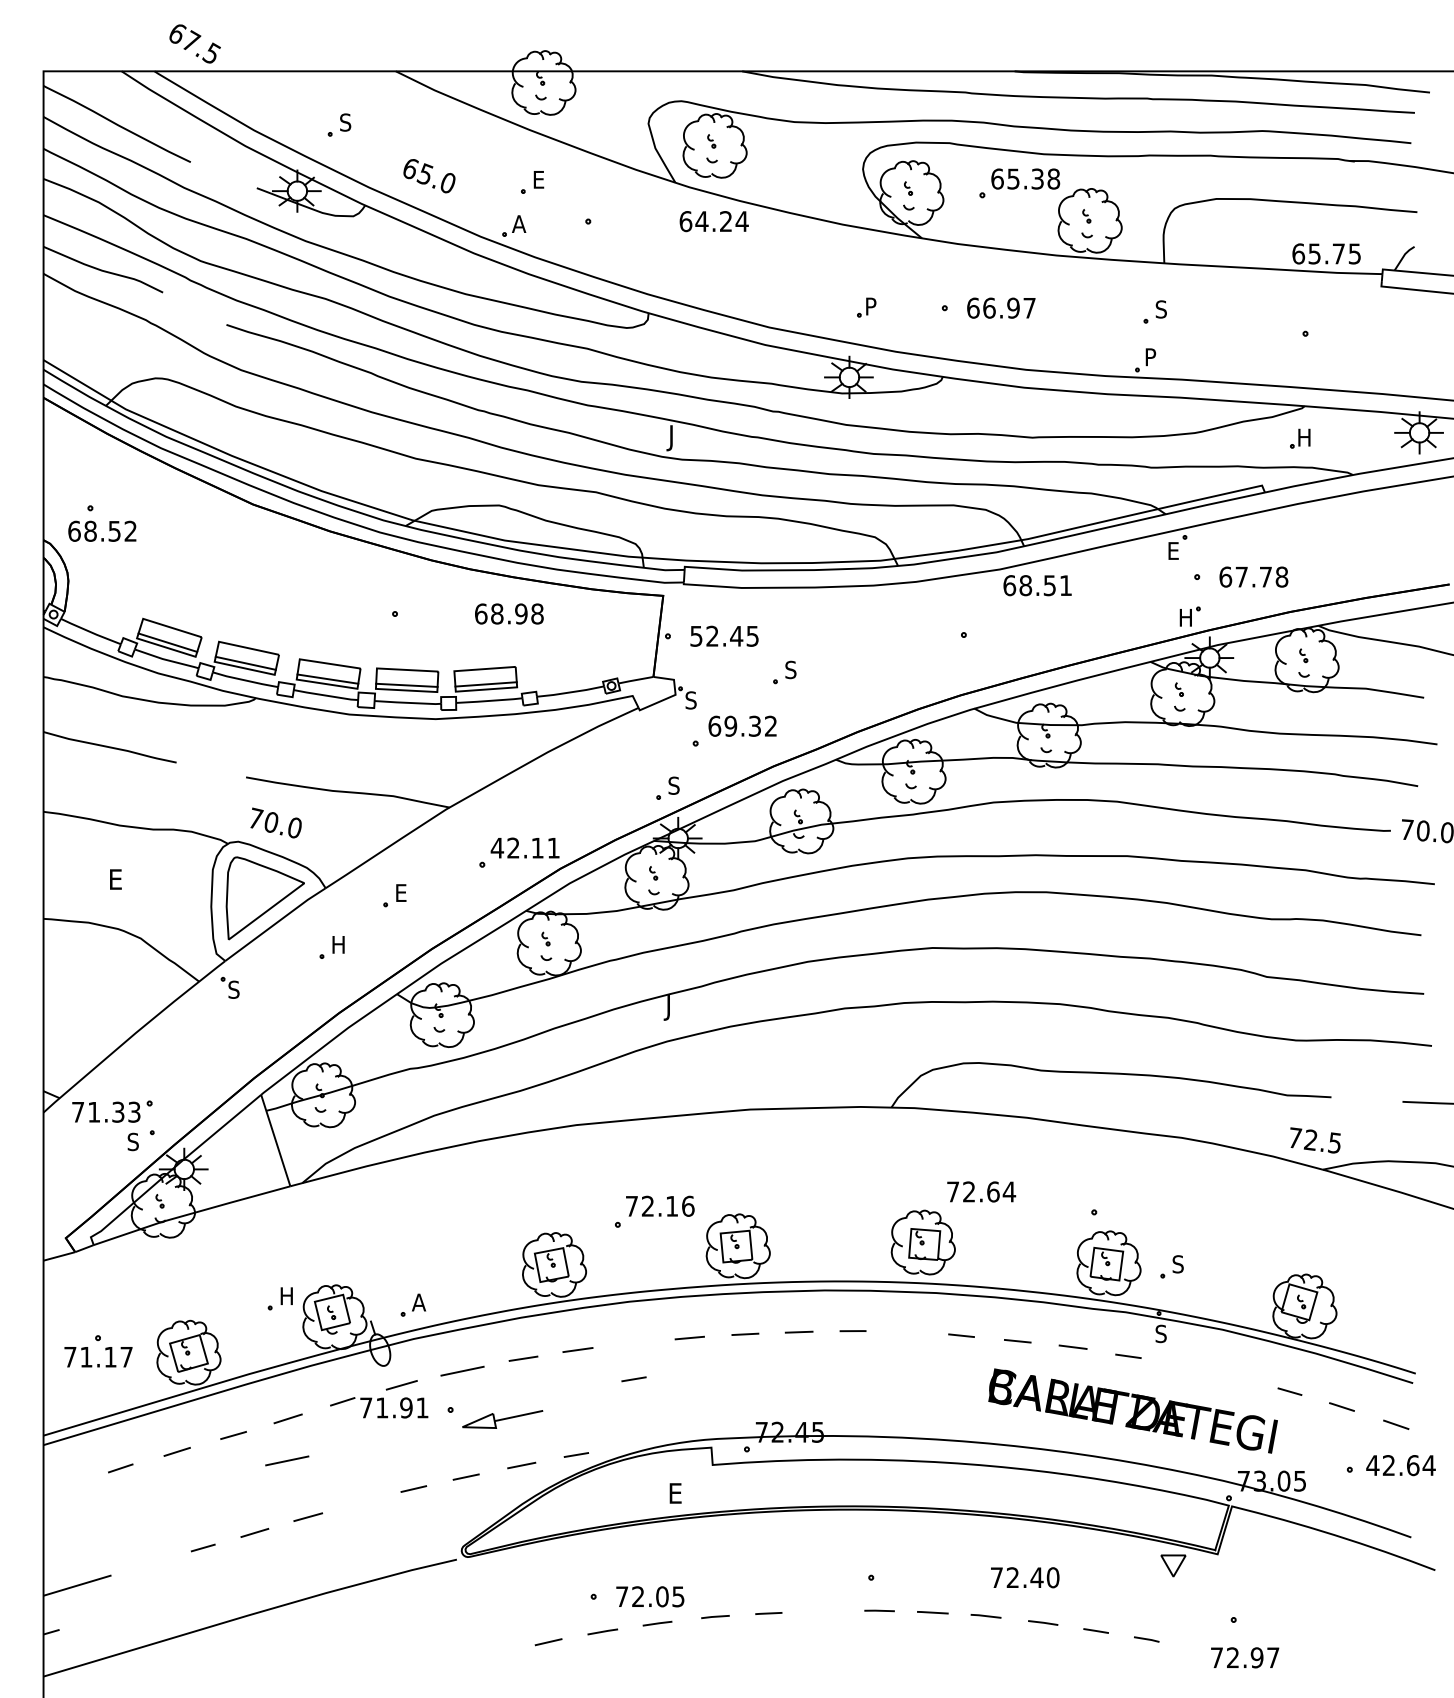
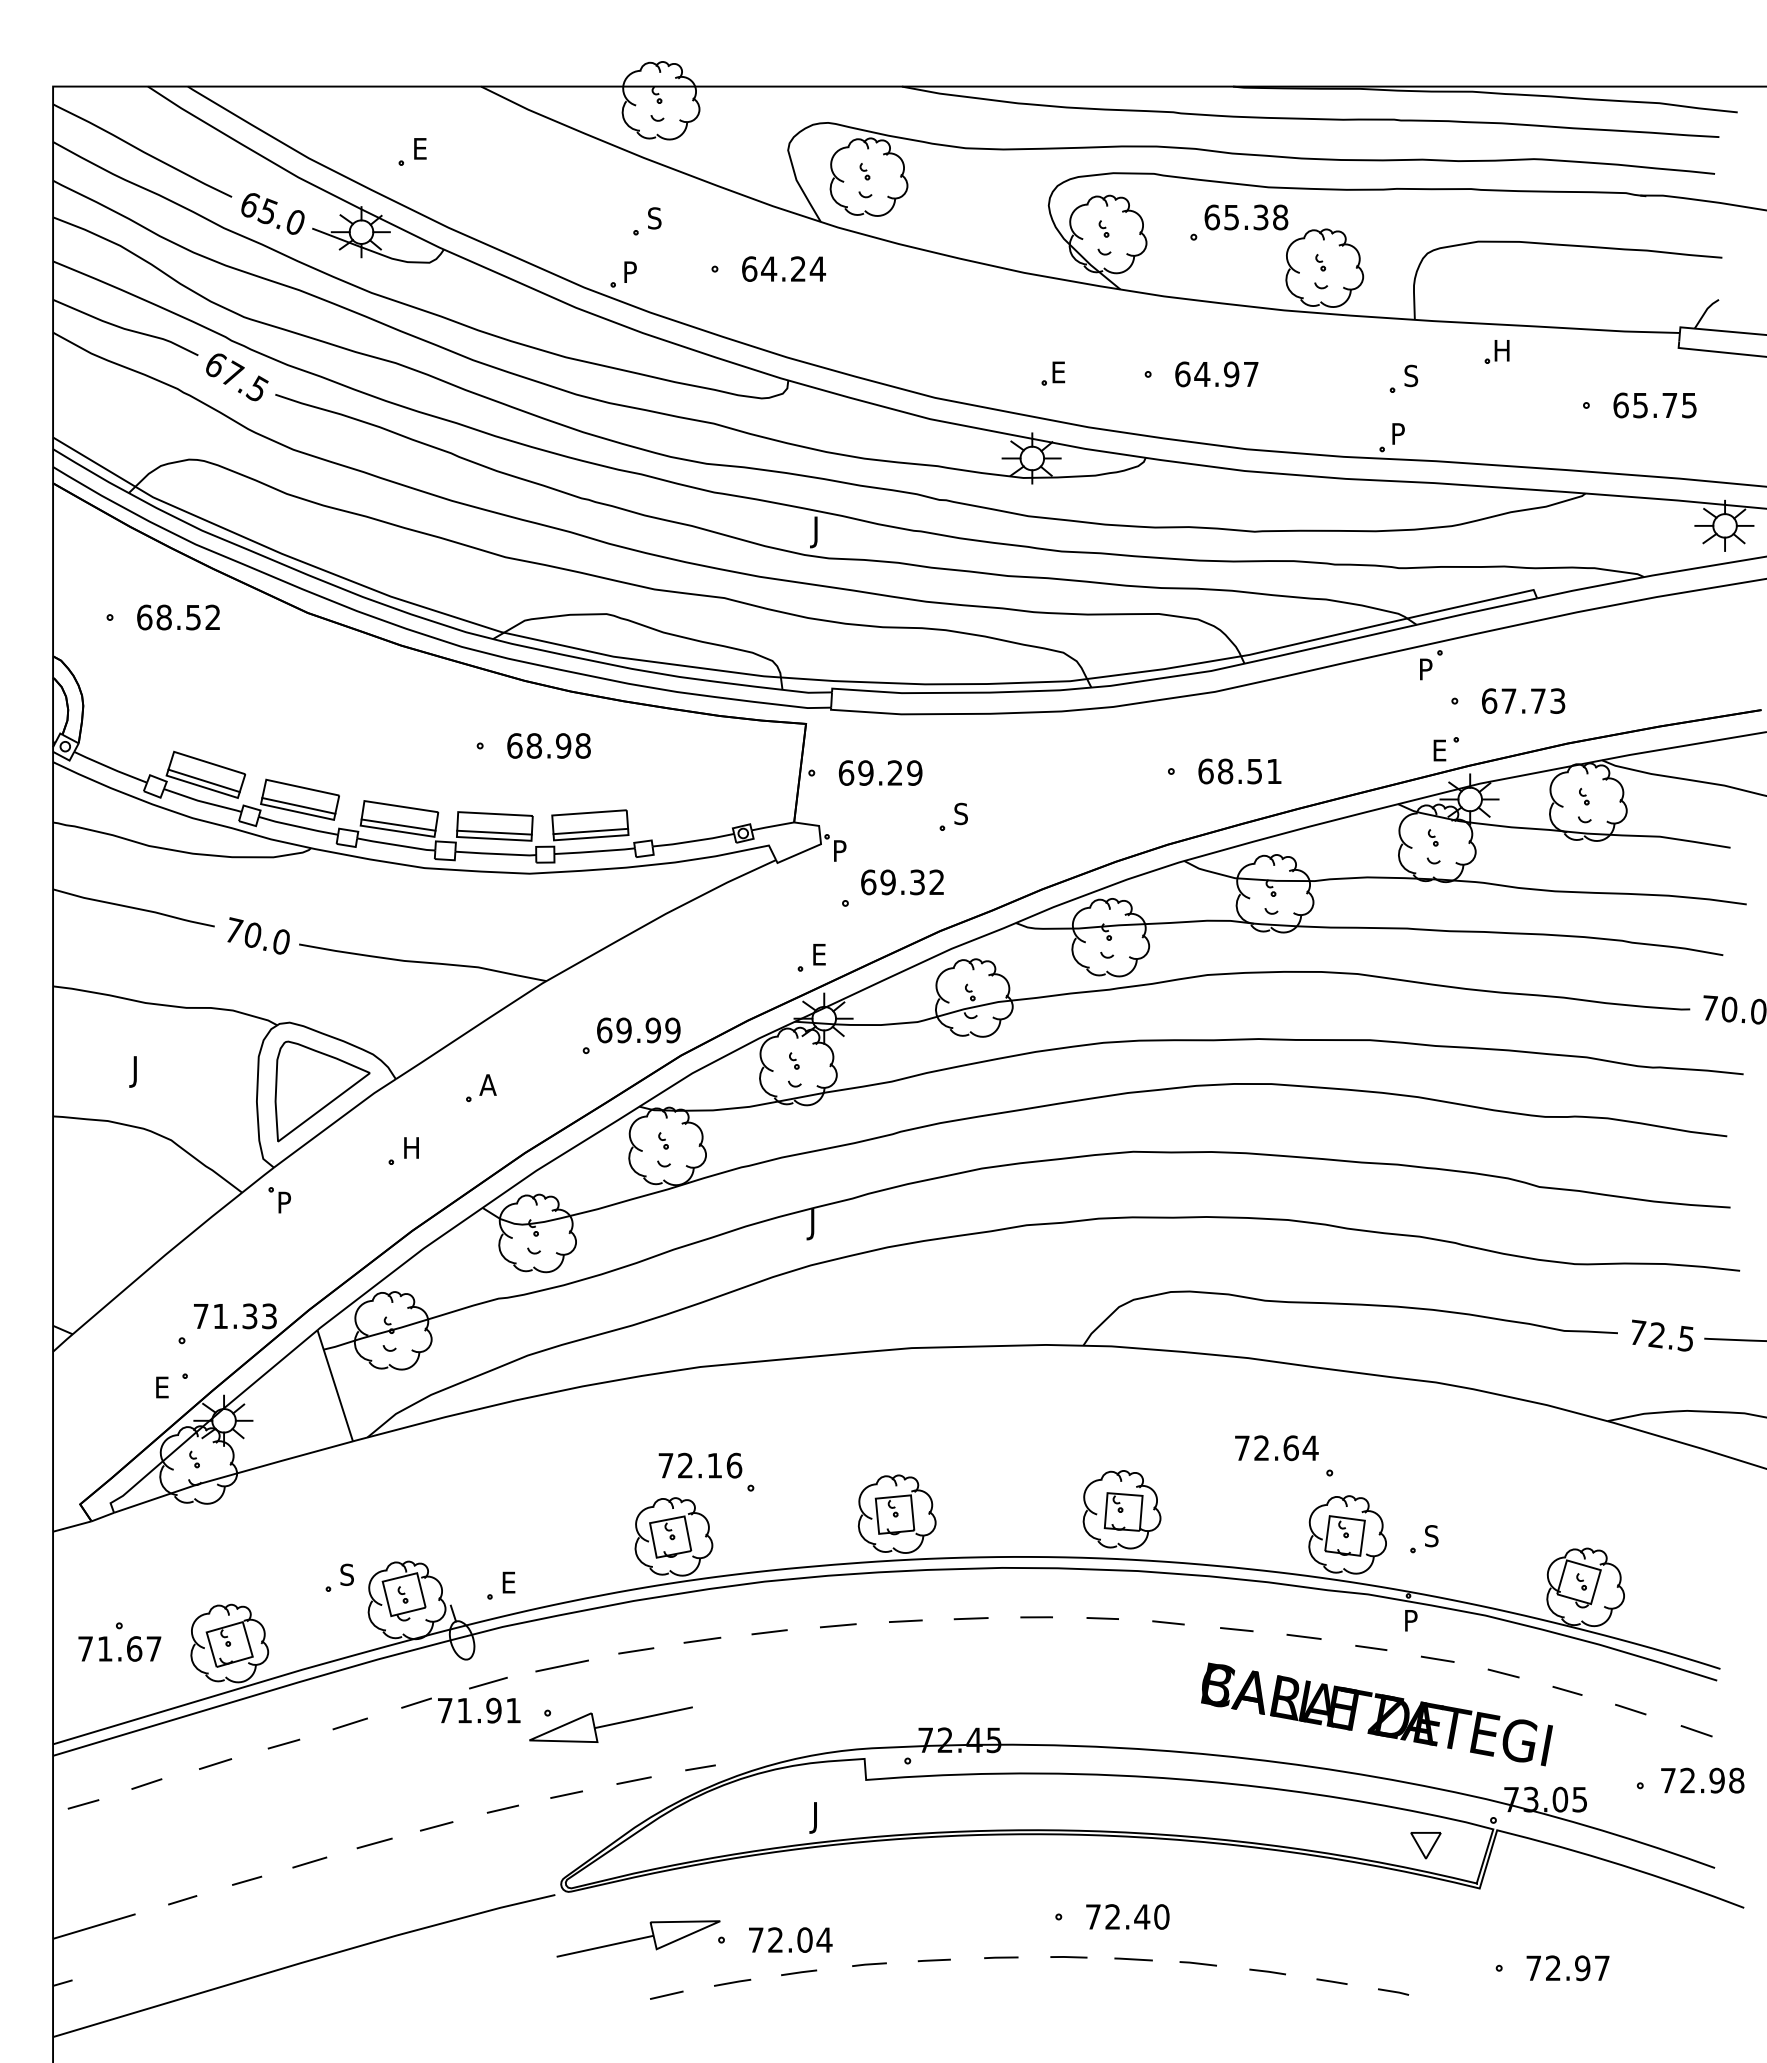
text: (195, 44) -> (237, 377), moved
text: (345, 122) -> (419, 148), S -> E
text: (429, 175) -> (272, 213), moved
text: (538, 179) -> (654, 218), E -> S
text: (713, 221) -> (783, 268), moved
text: (518, 223) -> (630, 271), A -> P
text: (1326, 253) -> (1654, 405), moved
text: (872, 306) -> (1060, 372), P -> E
text: (989, 308) -> (1202, 374), 66.97 -> 64.97
part: (1299, 438) -> (1496, 351), moved
text: (102, 531) -> (178, 617), moved
text: (1174, 551) -> (1427, 669), E -> P
text: (1281, 576) -> (1557, 700), 67.78 -> 67.73
text: (1037, 585) -> (1239, 771), moved
text: (508, 613) -> (548, 745), moved
text: (1187, 617) -> (1442, 750), H -> E
text: (724, 635) -> (880, 772), 52.45 -> 69.29
text: (690, 700) -> (839, 850), S -> P
text: (673, 785) -> (818, 954), S -> E
text: (275, 822) -> (258, 935), moved
text: (525, 848) -> (638, 1030), 42.11 -> 69.99
text: (113, 881) -> (138, 1071), E -> J
text: (401, 892) -> (487, 1084), E -> A
text: (234, 989) -> (284, 1202), S -> P
text: (106, 1112) -> (235, 1316), moved
text: (1315, 1140) -> (1662, 1335), moved
text: (132, 1141) -> (161, 1387), S -> E
text: (981, 1192) -> (1276, 1448), moved
text: (660, 1206) -> (700, 1465), moved
text: (285, 1295) -> (347, 1574), H -> S
text: (418, 1302) -> (508, 1582), A -> E
line: (907, 1332) -> (1102, 1618), added
text: (1160, 1333) -> (1410, 1620), S -> P
line: (633, 1343) -> (769, 1632), added
text: (110, 1356) -> (134, 1648), 71.17 -> 71.67
line: (1182, 1365) -> (1437, 1658), added
line: (1237, 1377) -> (1503, 1673), added
line: (634, 1379) -> (770, 1675), removed
part: (502, 1419) -> (610, 1724), size x1.67
line: (286, 1460) -> (348, 1774), removed
text: (1401, 1465) -> (1702, 1780), 42.64 -> 72.98
line: (68, 1485) -> (83, 1804), added
text: (673, 1495) -> (818, 1817), E -> J
line: (359, 1503) -> (436, 1826), added
line: (150, 1564) -> (182, 1900), added
part: (1173, 1565) -> (1425, 1845), moved
text: (1024, 1577) -> (1127, 1916), moved
part: (525, 1595) -> (638, 1938), added
text: (678, 1596) -> (824, 1939), 72.05 -> 72.04
line: (824, 1611) -> (1001, 1957), added
text: (1244, 1658) -> (1567, 1968), moved

